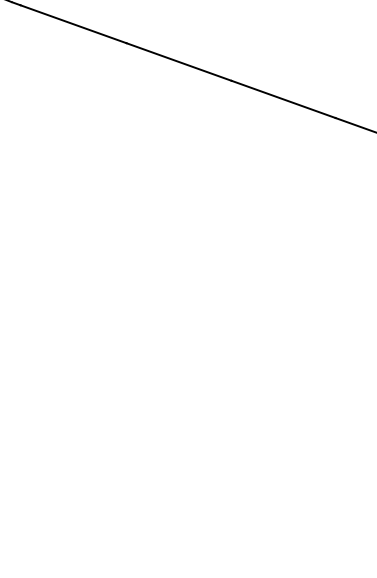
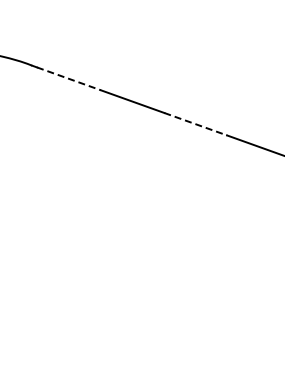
line: (72, 23) -> (68, 78), solid -> dashed
line: (284, 99) -> (196, 124), solid -> dashed

